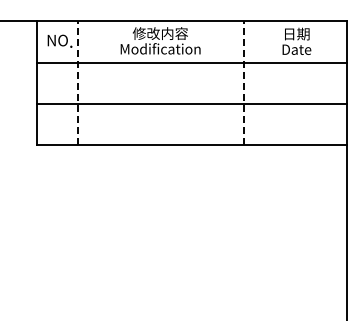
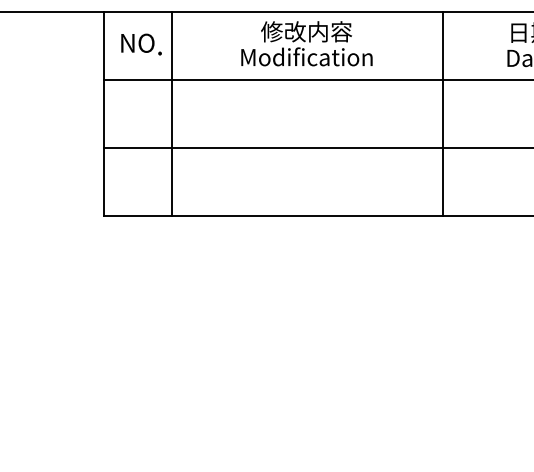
line: (78, 83) -> (171, 113), dashed -> solid
line: (243, 83) -> (443, 113), dashed -> solid

